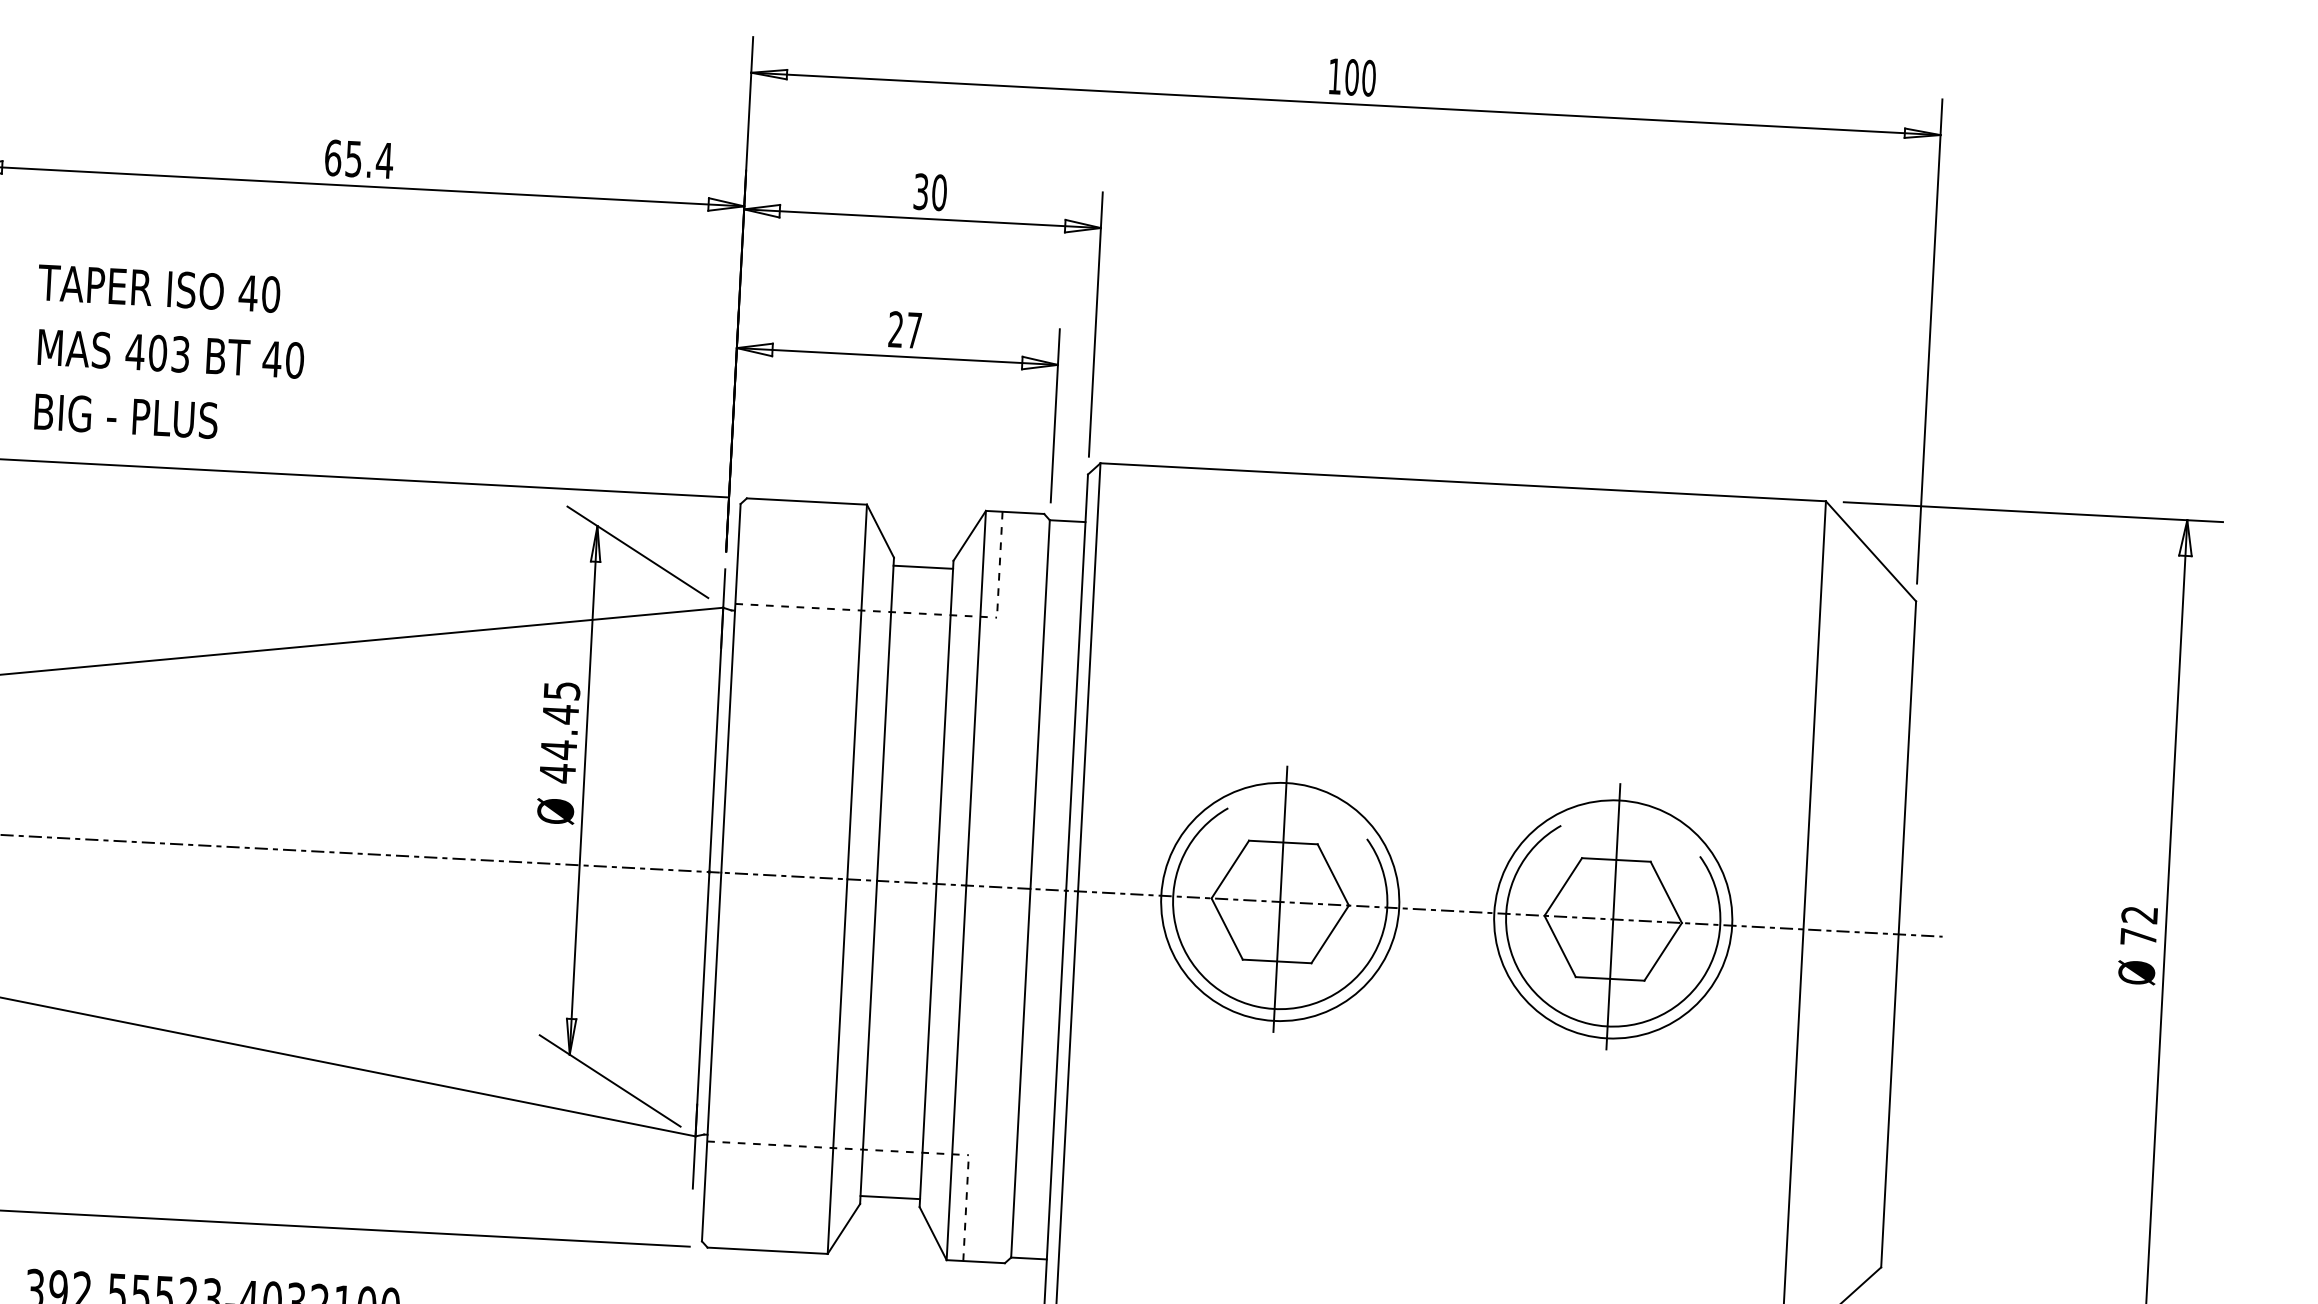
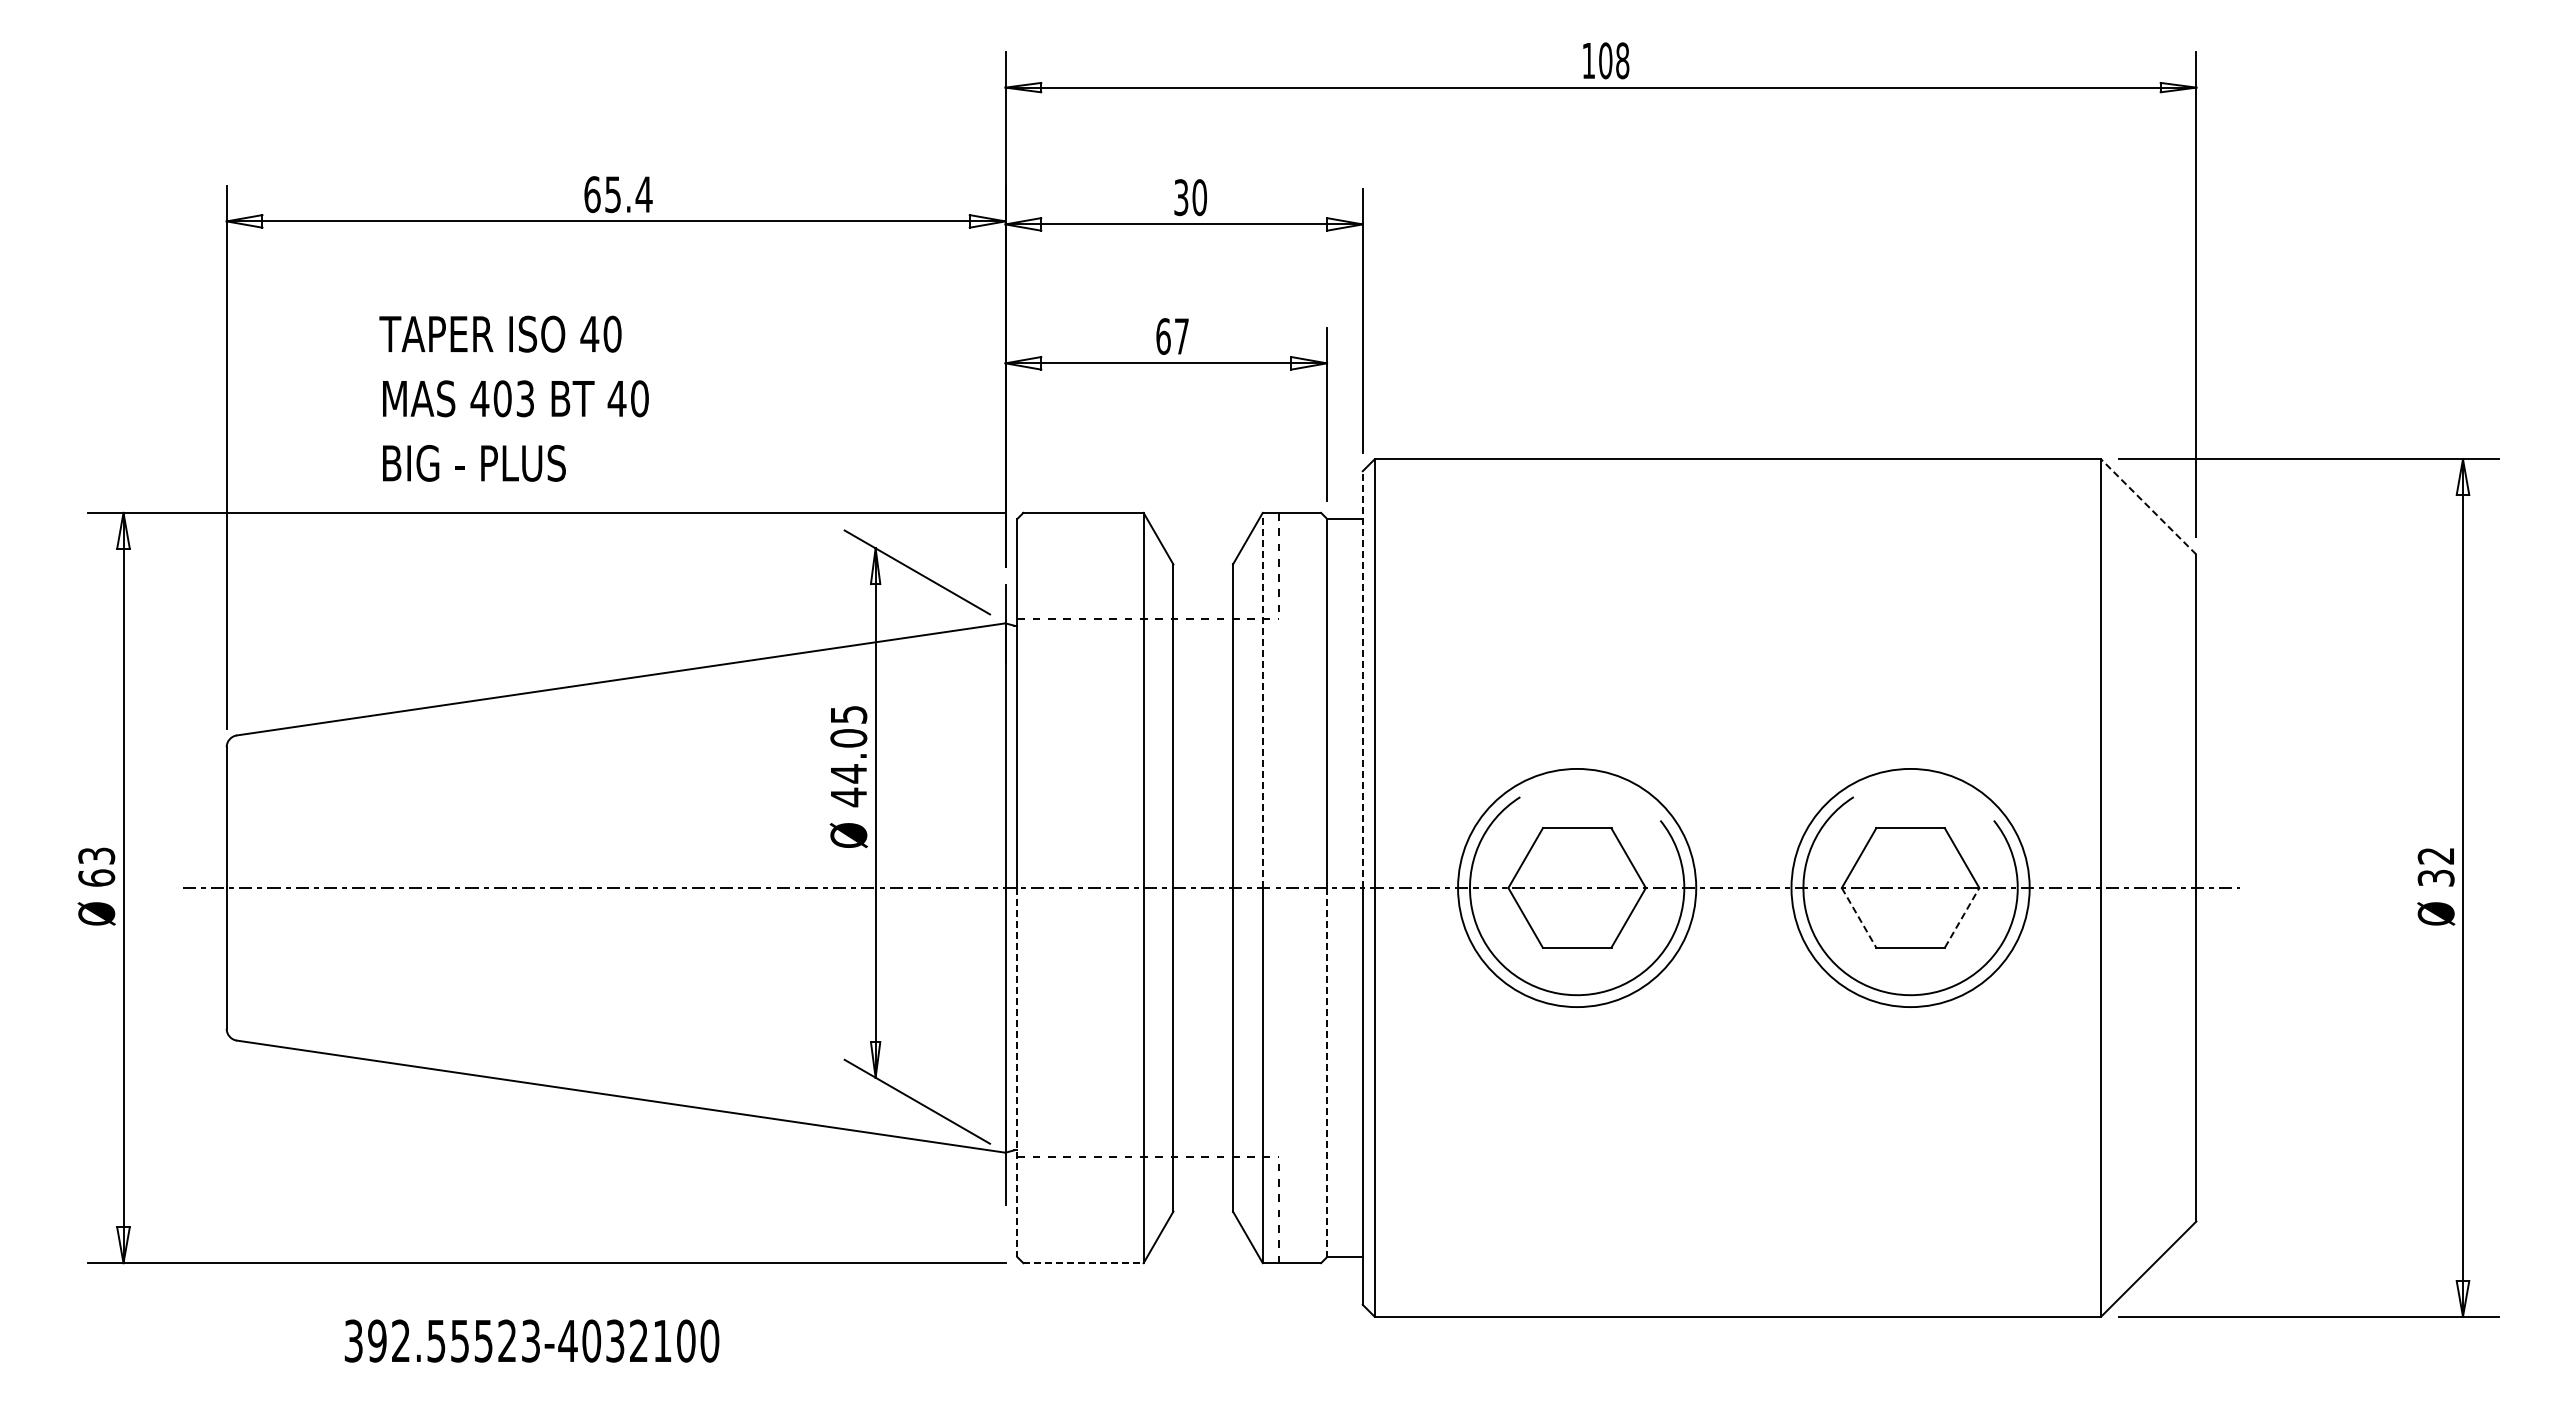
text: (1368, 77) -> (1622, 60), 100 -> 108
text: (896, 329) -> (1163, 336), 27 -> 67
text: (168, 353) -> (513, 398), moved
line: (1870, 550) -> (2148, 506), solid -> dashed
line: (923, 567) -> (1203, 572), removed
line: (1076, 682) -> (1362, 679), solid -> dashed
line: (975, 698) -> (1262, 700), solid -> dashed
text: (560, 714) -> (848, 738), 44.45 -> 44.05
line: (1280, 899) -> (1577, 885), removed
line: (1613, 916) -> (1910, 885), removed
text: (2137, 936) -> (2435, 877), 72 -> 32
line: (1560, 947) -> (1859, 918), solid -> dashed
line: (1663, 951) -> (1962, 917), solid -> dashed
line: (711, 1056) -> (1017, 1072), solid -> dashed
line: (1021, 1073) -> (1327, 1072), solid -> dashed
line: (890, 1197) -> (1203, 1203), removed
line: (768, 1251) -> (1084, 1263), solid -> dashed

